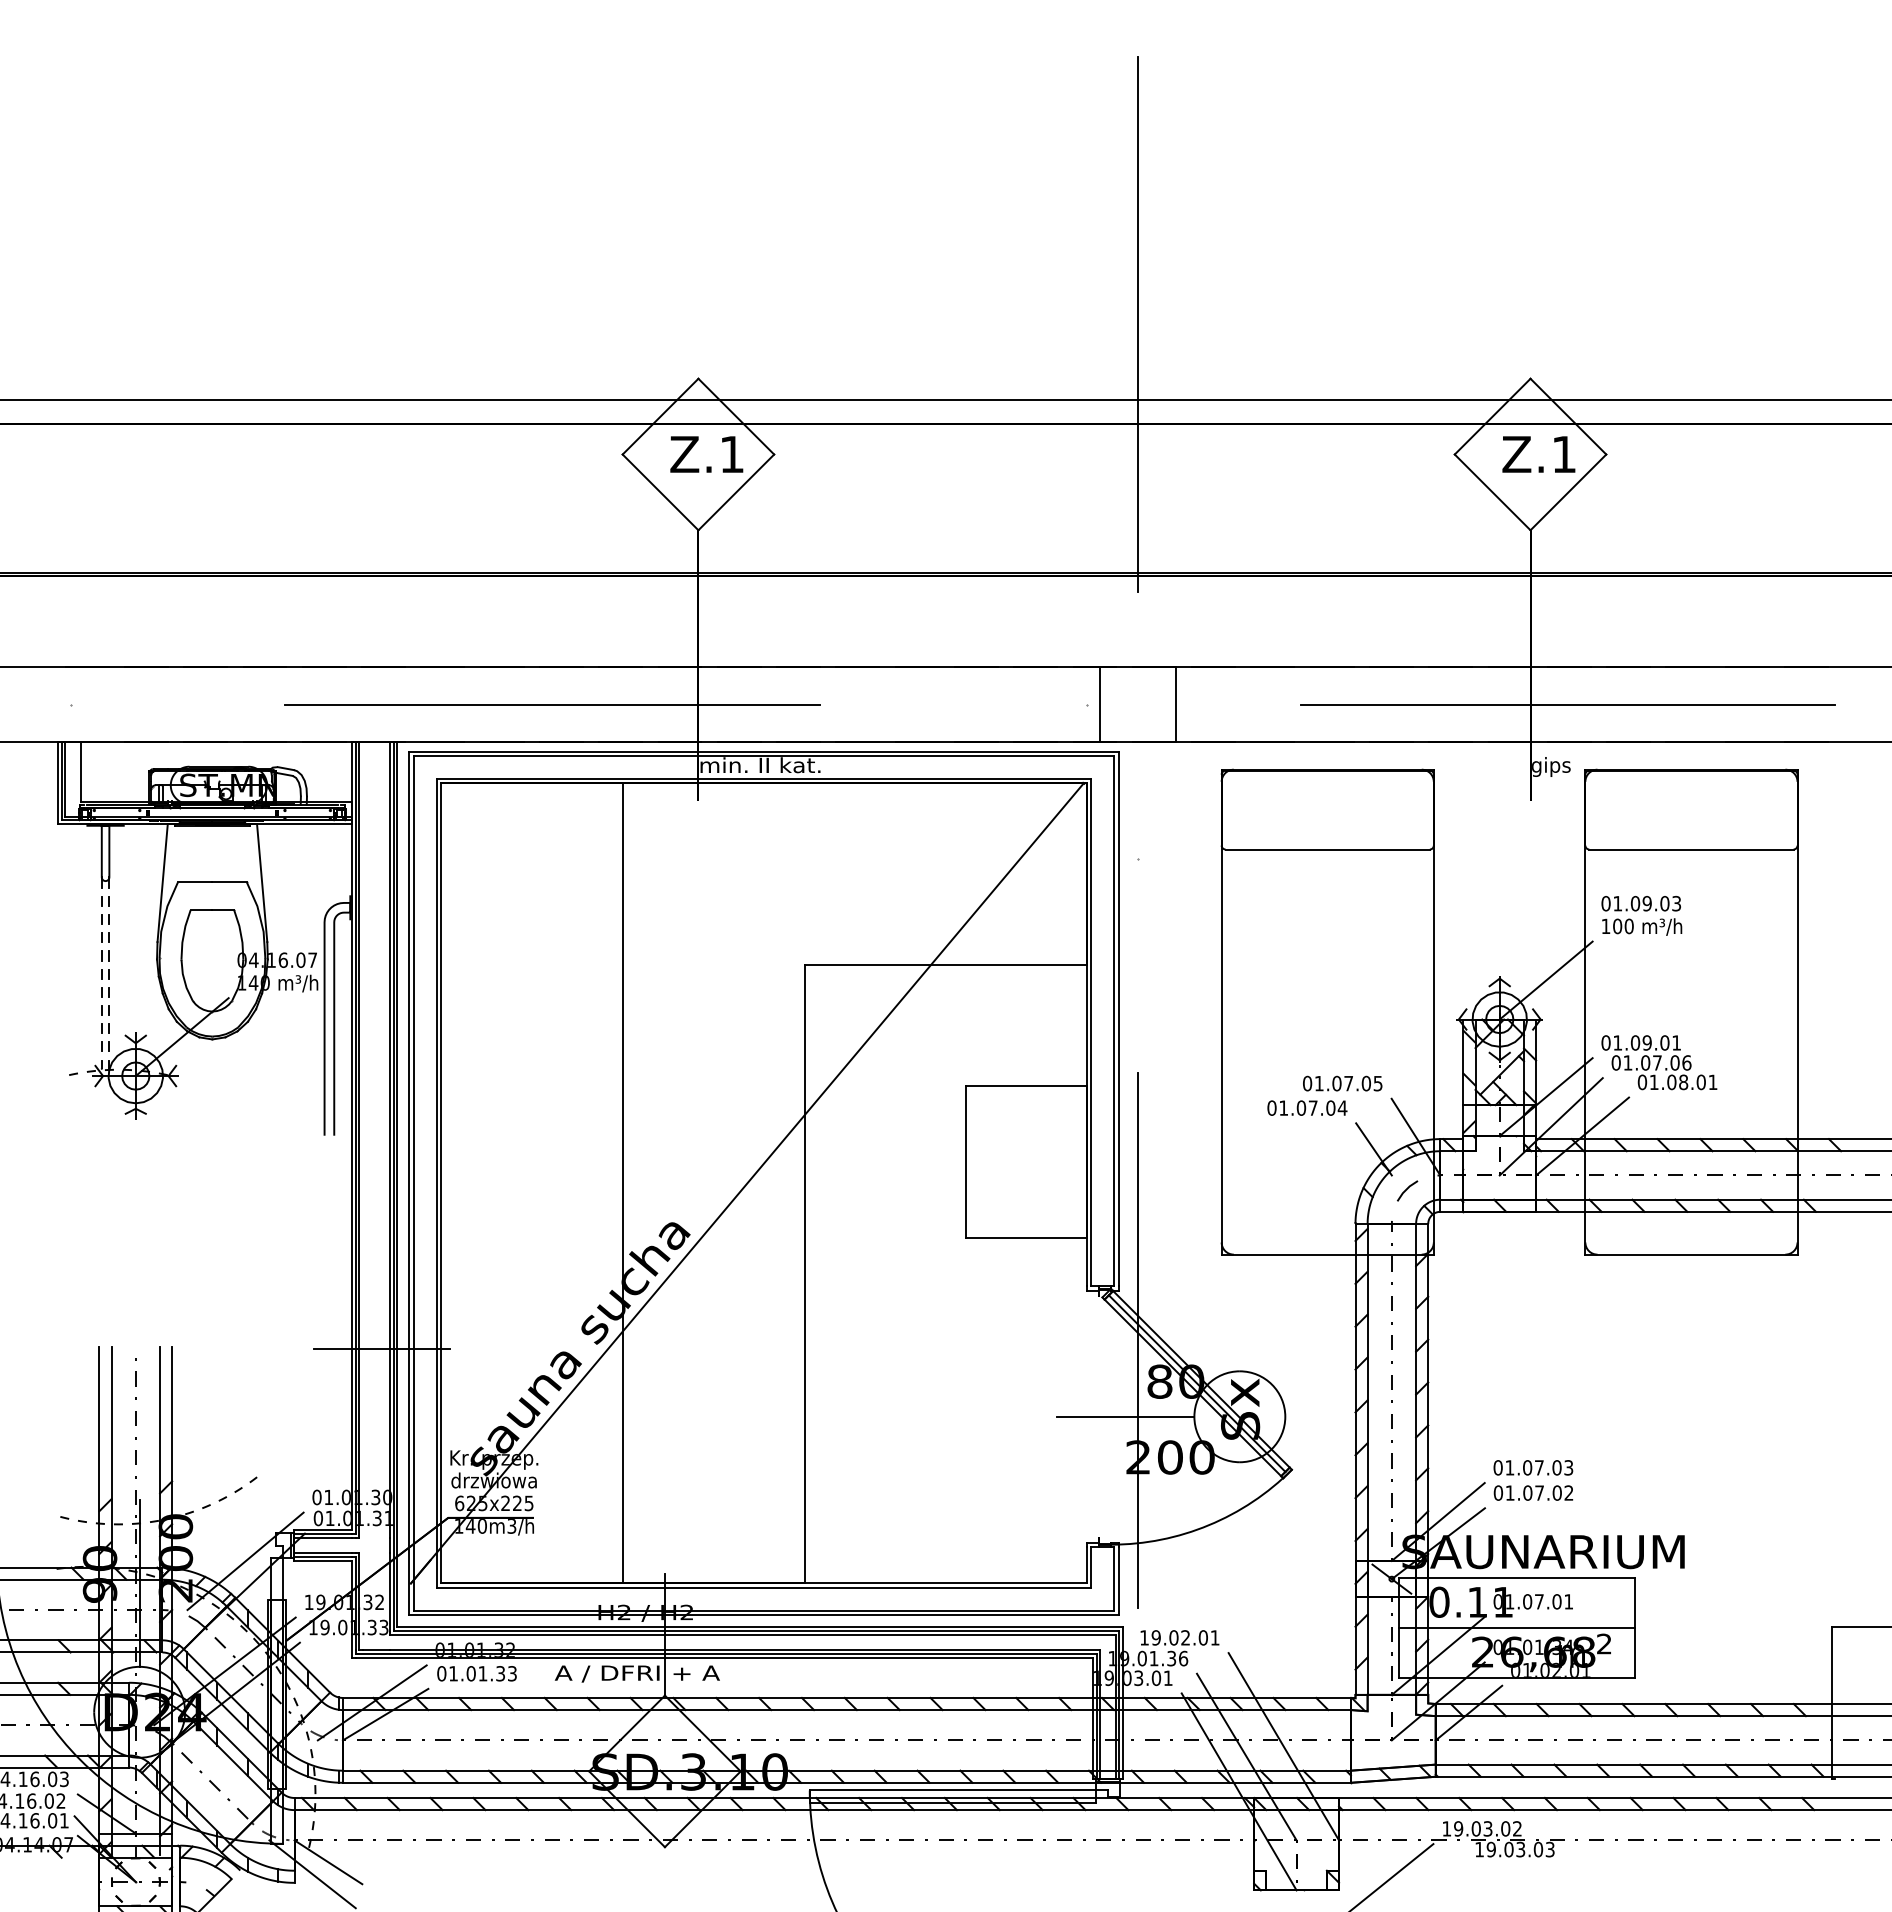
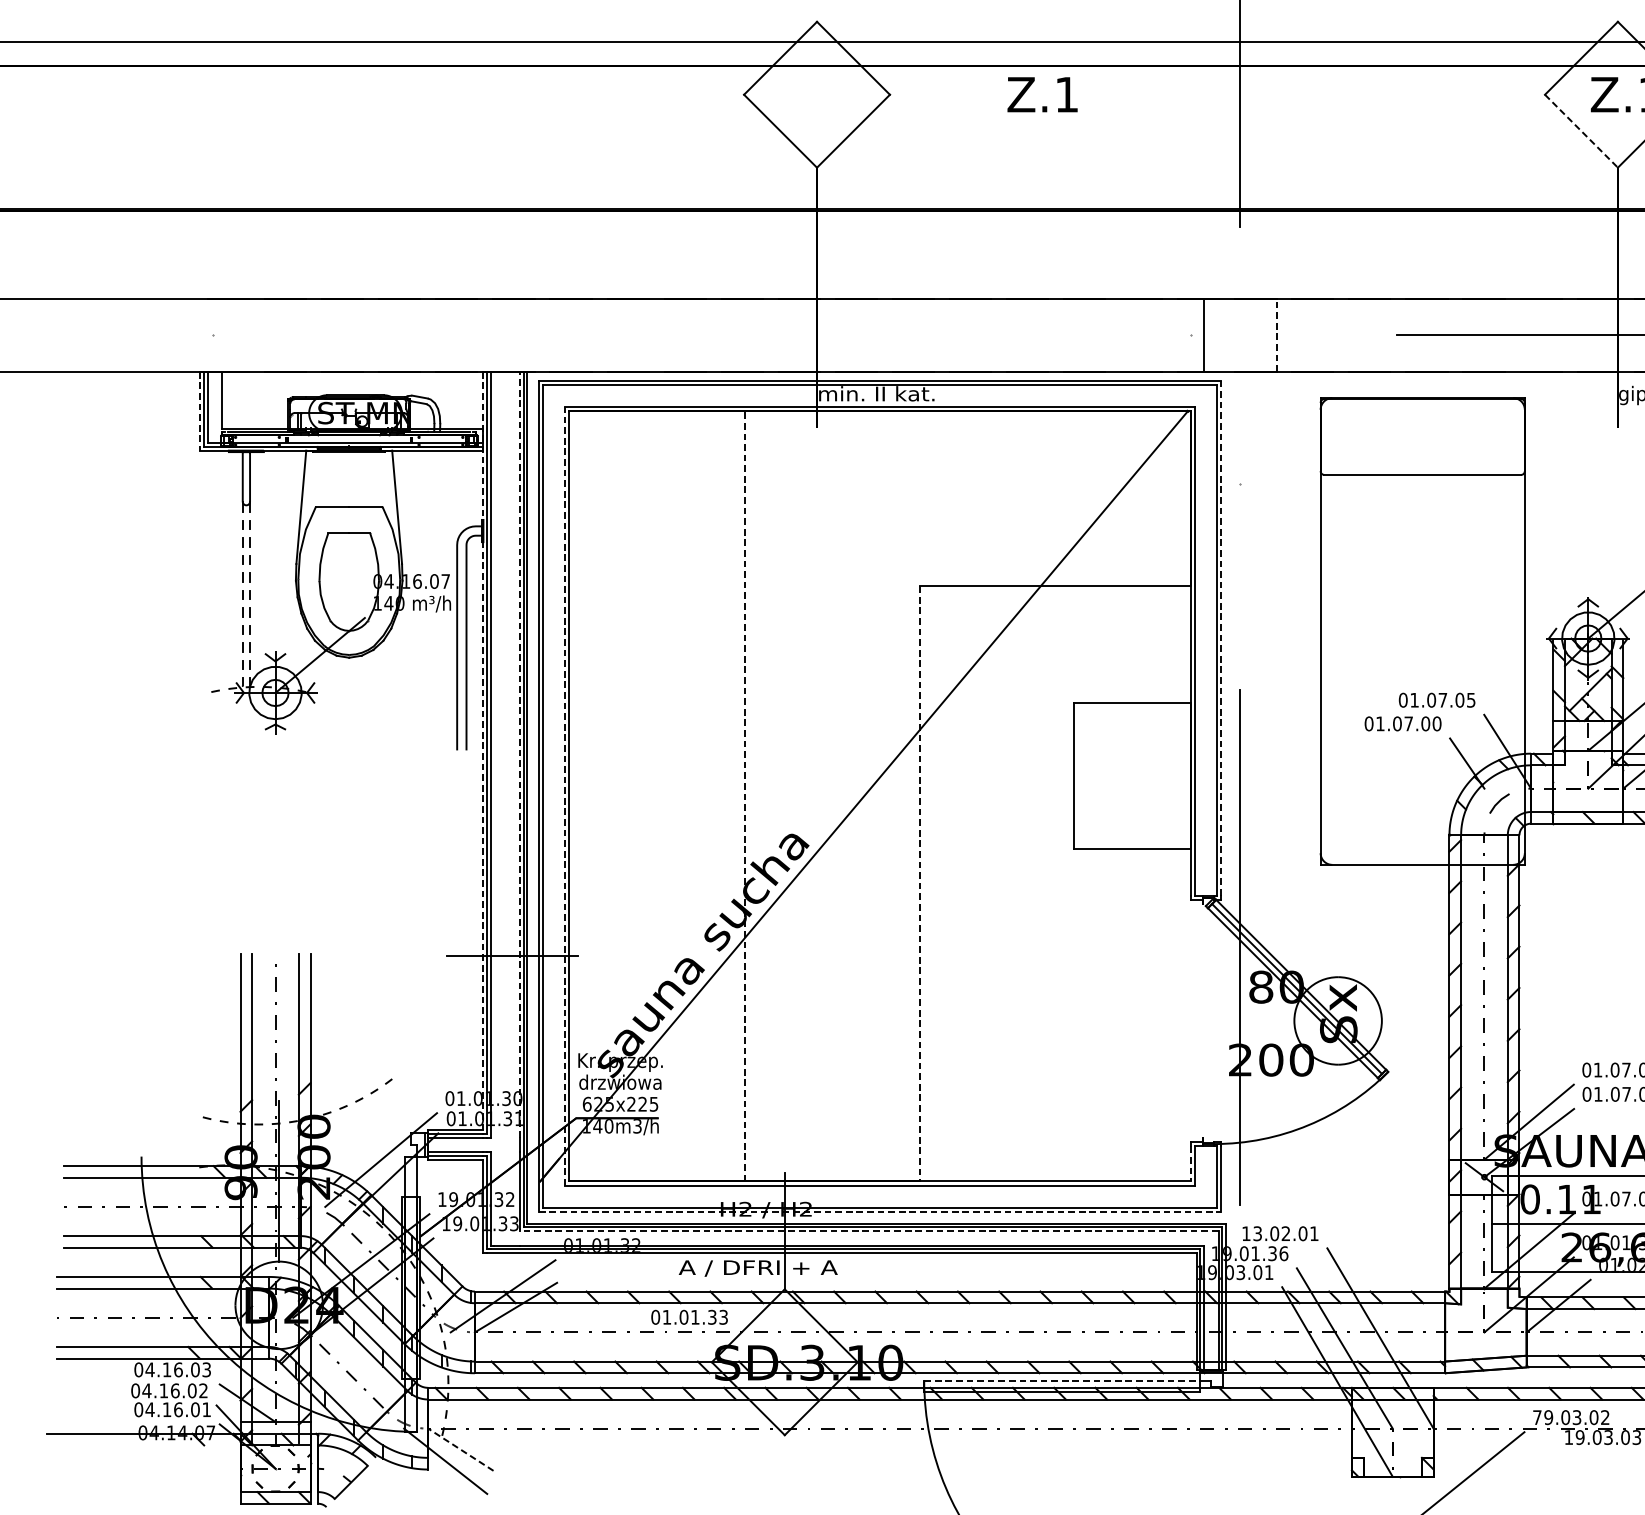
text: (706, 454) -> (1042, 94), moved
line: (1492, 492) -> (1581, 131), solid -> dashed
line: (552, 704) -> (676, 335), removed
line: (1176, 704) -> (1277, 335), solid -> dashed
line: (57, 783) -> (200, 411), solid -> dashed
line: (1118, 1018) -> (1221, 637), solid -> dashed
text: (1342, 1107) -> (1436, 723), 01.07.04 -> 01.07.00
line: (351, 1136) -> (483, 751), solid -> dashed
line: (389, 1140) -> (519, 755), solid -> dashed
line: (623, 1182) -> (744, 795), solid -> dashed
line: (436, 1183) -> (564, 796), solid -> dashed
line: (804, 1274) -> (919, 883), solid -> dashed
line: (1125, 1416) -> (1228, 1020), removed
line: (1086, 1565) -> (1190, 1164), solid -> dashed
line: (764, 1615) -> (880, 1212), solid -> dashed
line: (752, 1635) -> (869, 1231), solid -> dashed
text: (1155, 1637) -> (1256, 1233), 19.02.01 -> 13.02.01
text: (476, 1673) -> (689, 1317), moved
line: (953, 1790) -> (1062, 1380), solid -> dashed
text: (1446, 1828) -> (1537, 1417), 19.03.02 -> 79.03.02
line: (328, 1862) -> (460, 1449), solid -> dashed

